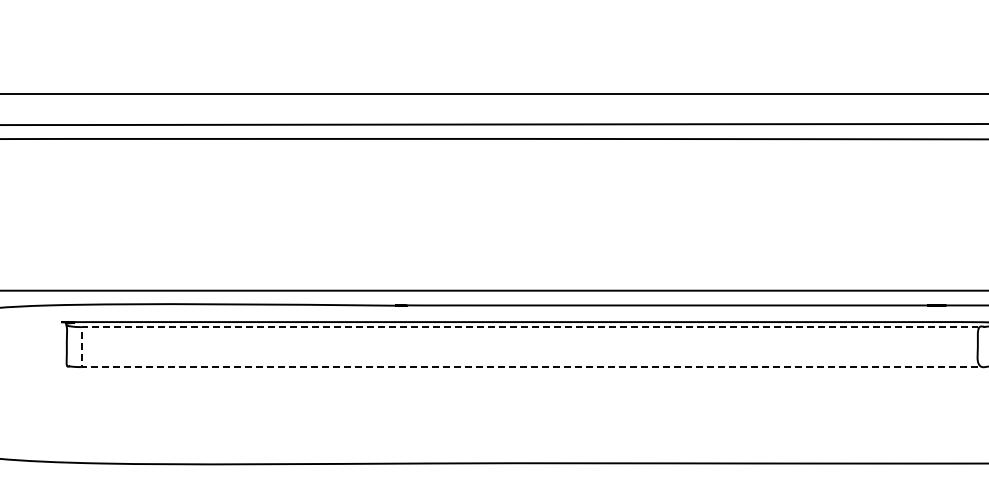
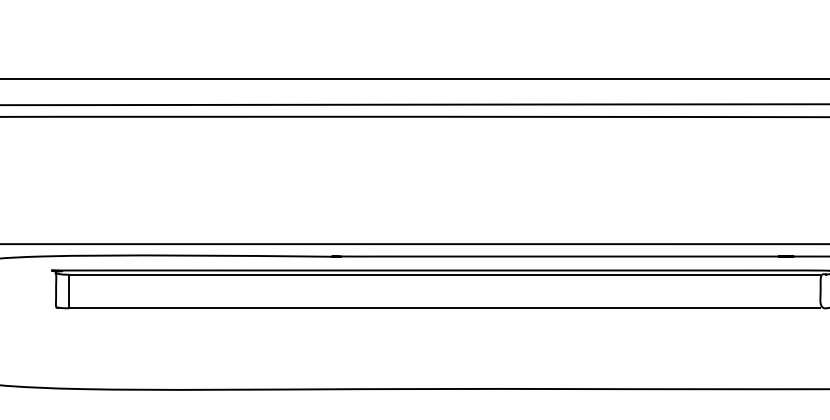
line: (81, 346) -> (68, 290), dashed -> solid

